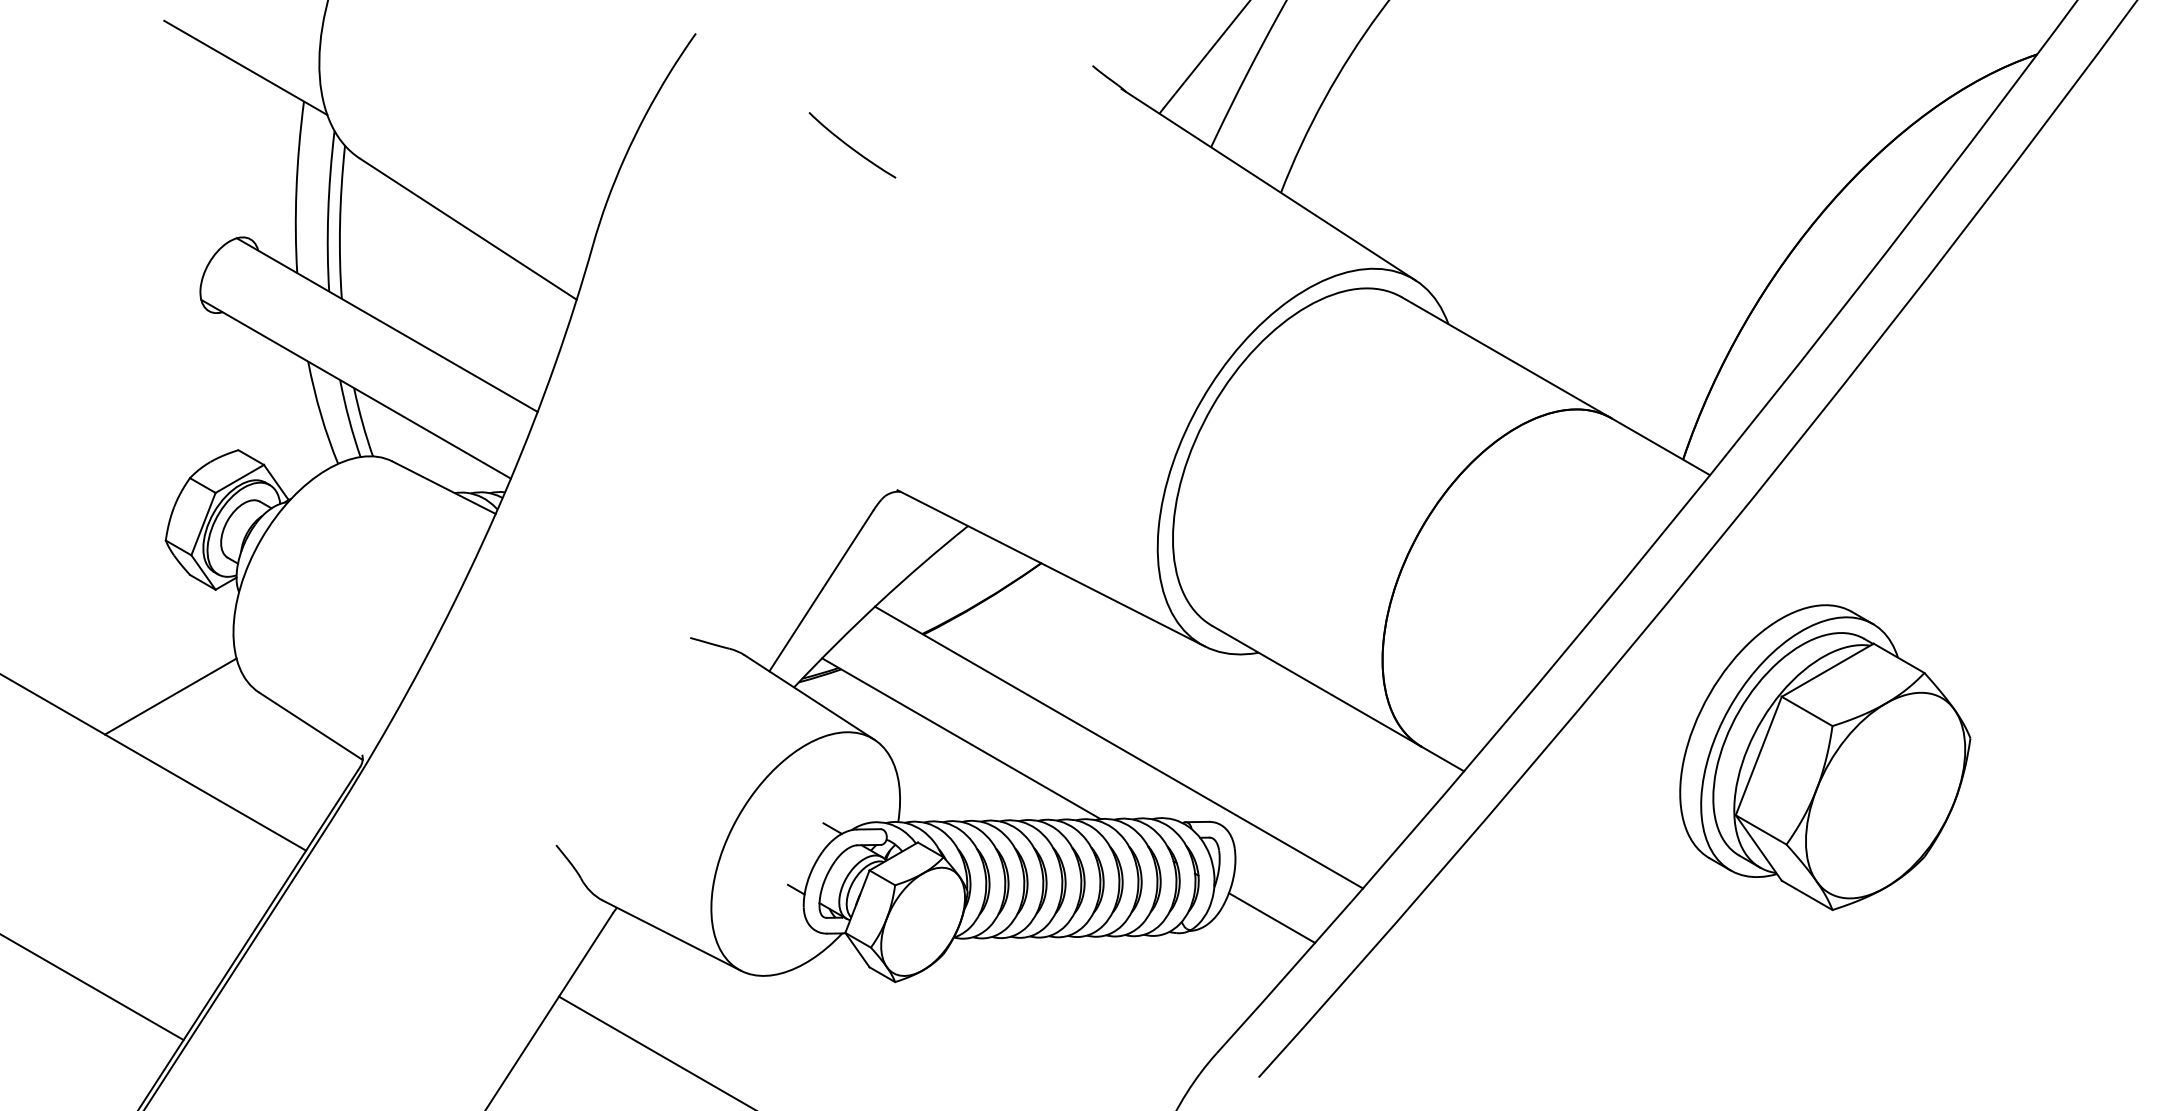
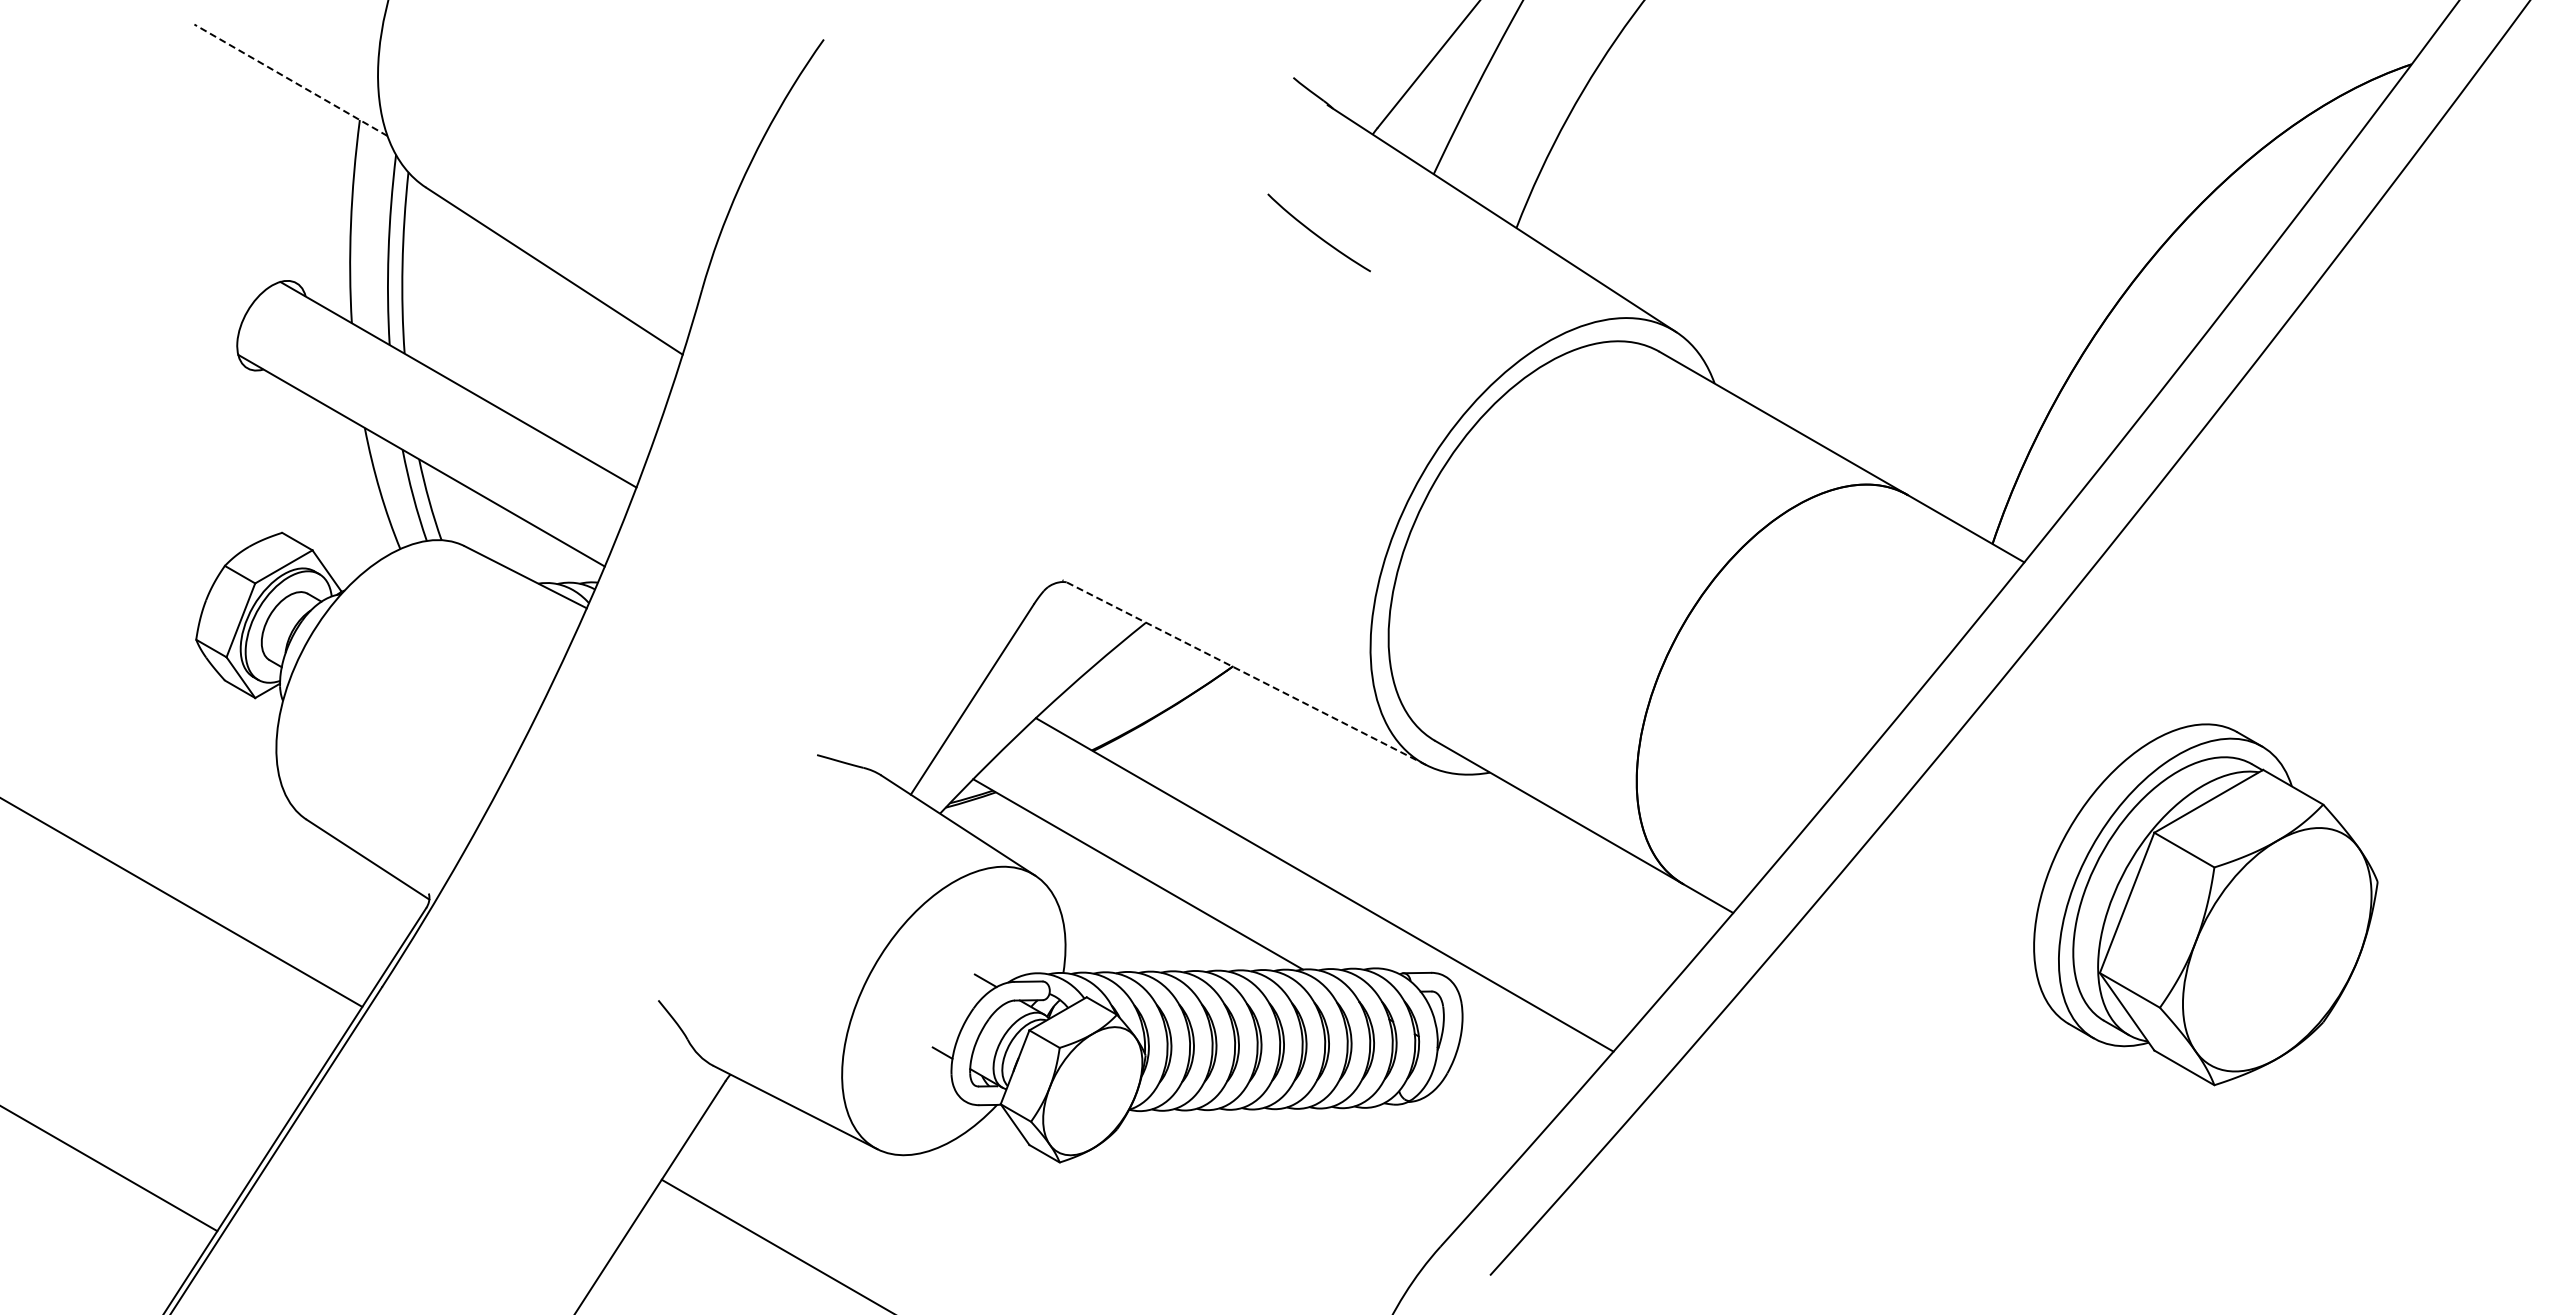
line: (245, 68) -> (290, 80), solid -> dashed
curve: (850, 145) -> (1316, 233), moved
line: (1050, 568) -> (1243, 672), solid -> dashed
line: (171, 696) -> (202, 824), removed
part: (1825, 757) -> (2205, 904), moved
line: (1271, 917) -> (1505, 1086), removed

